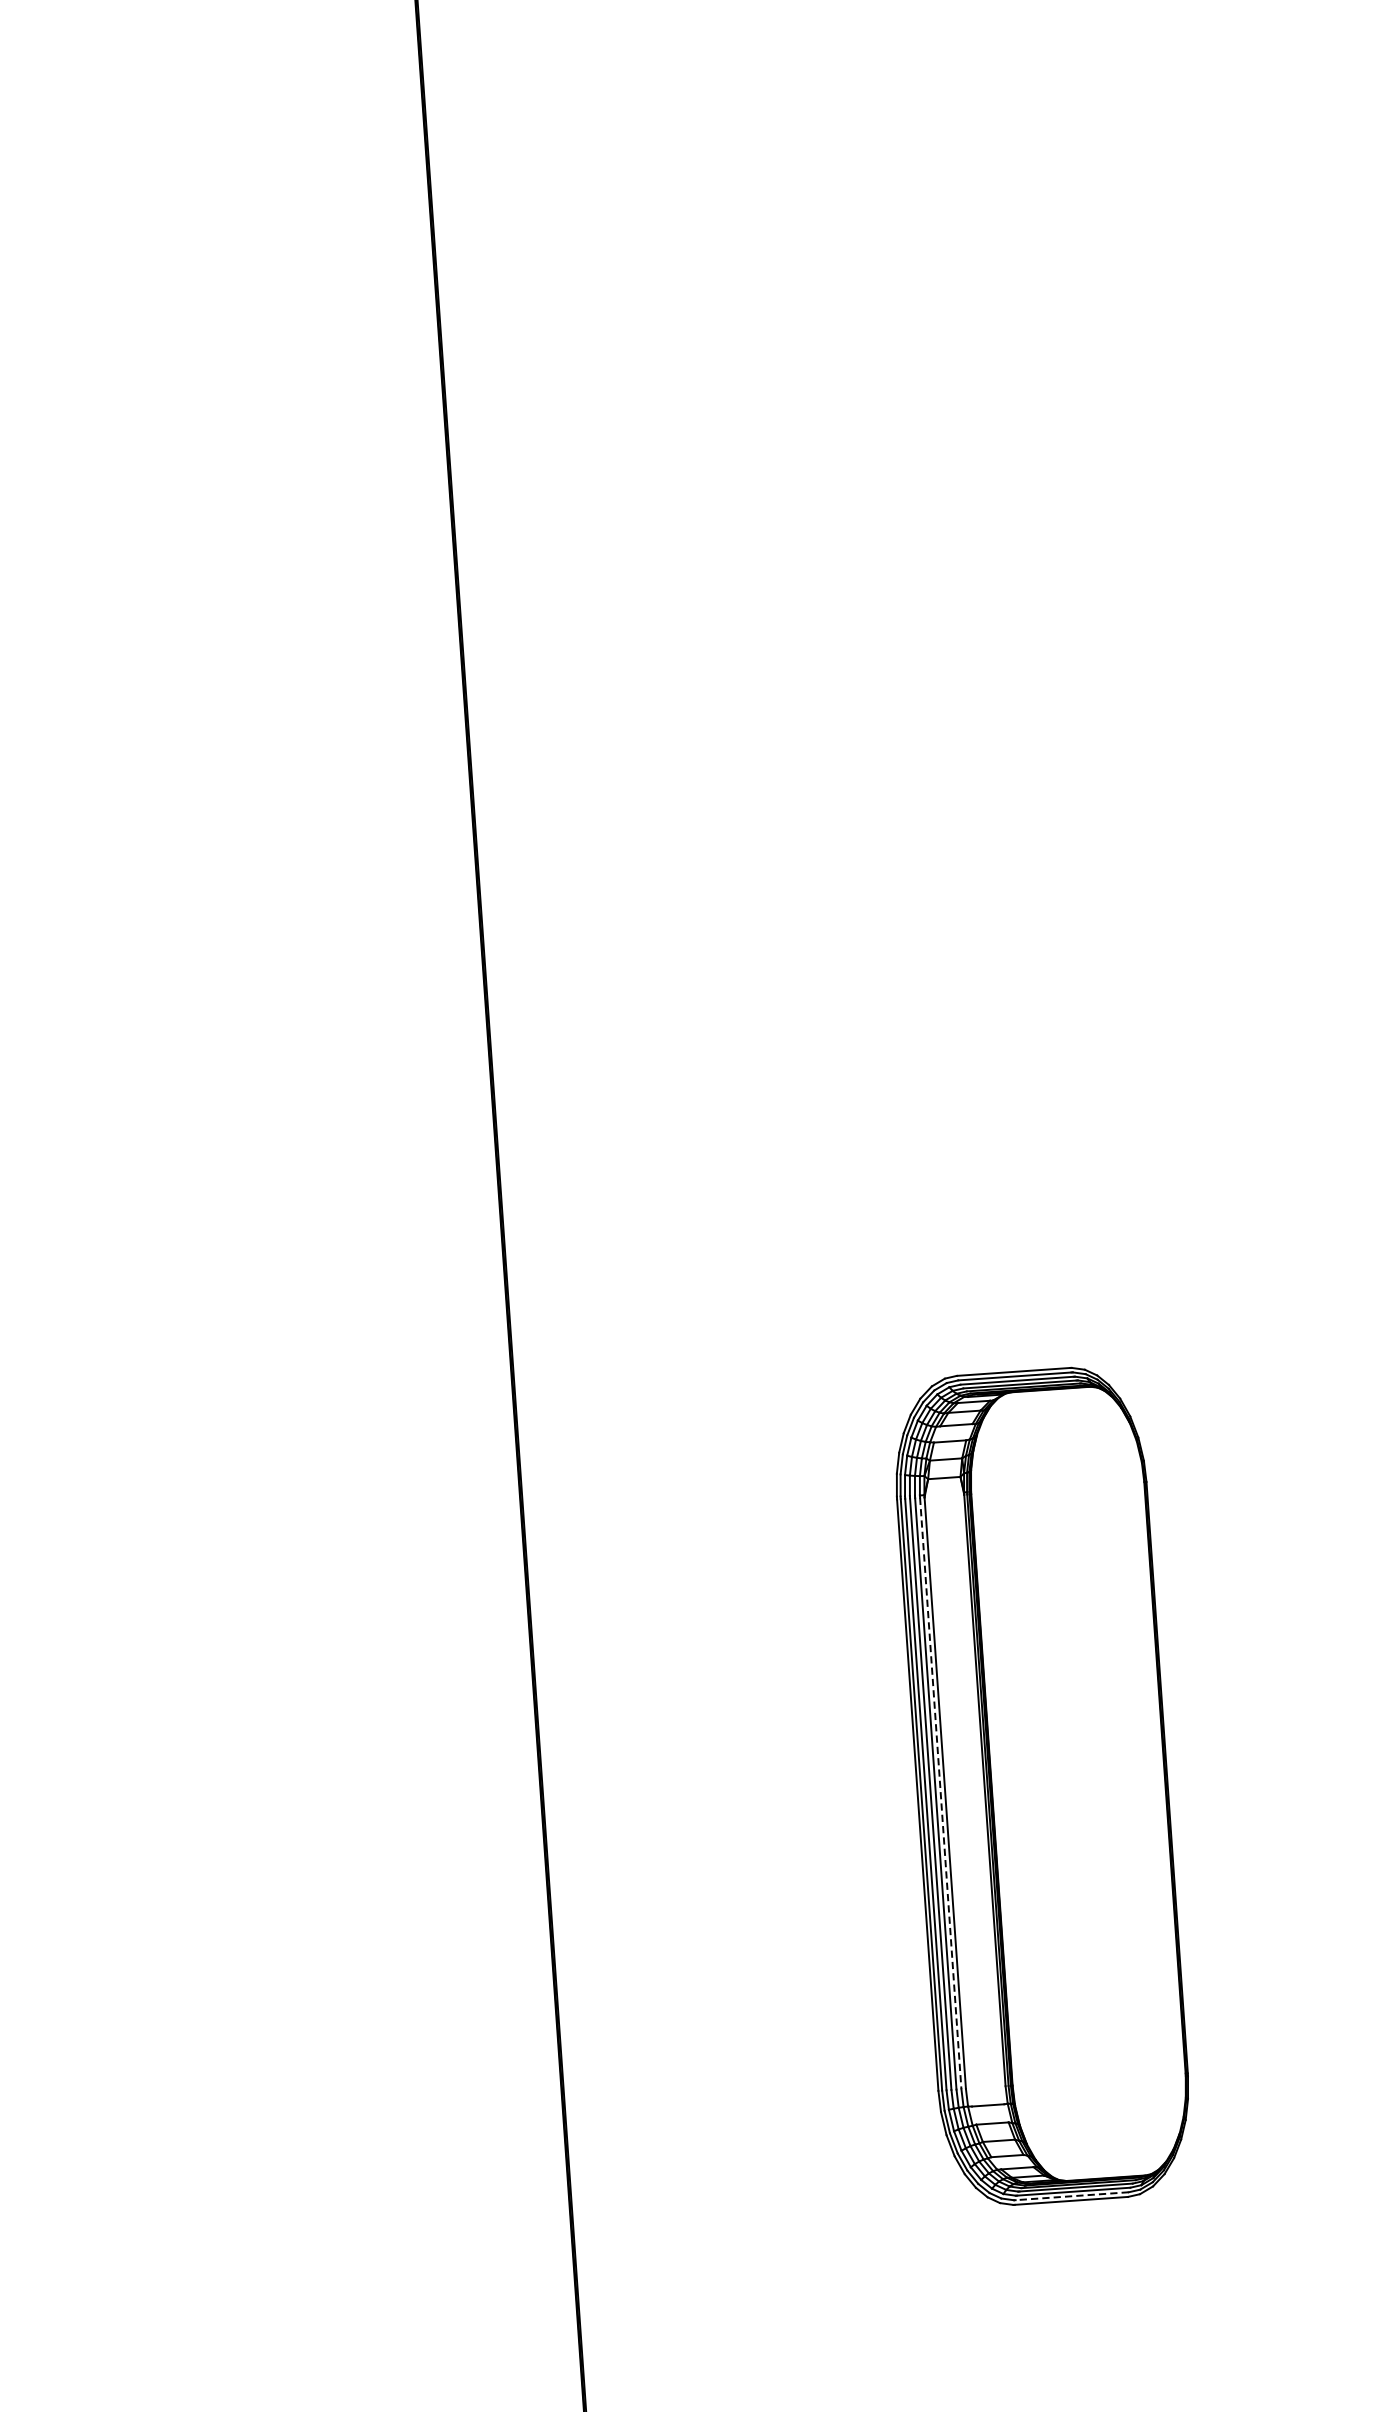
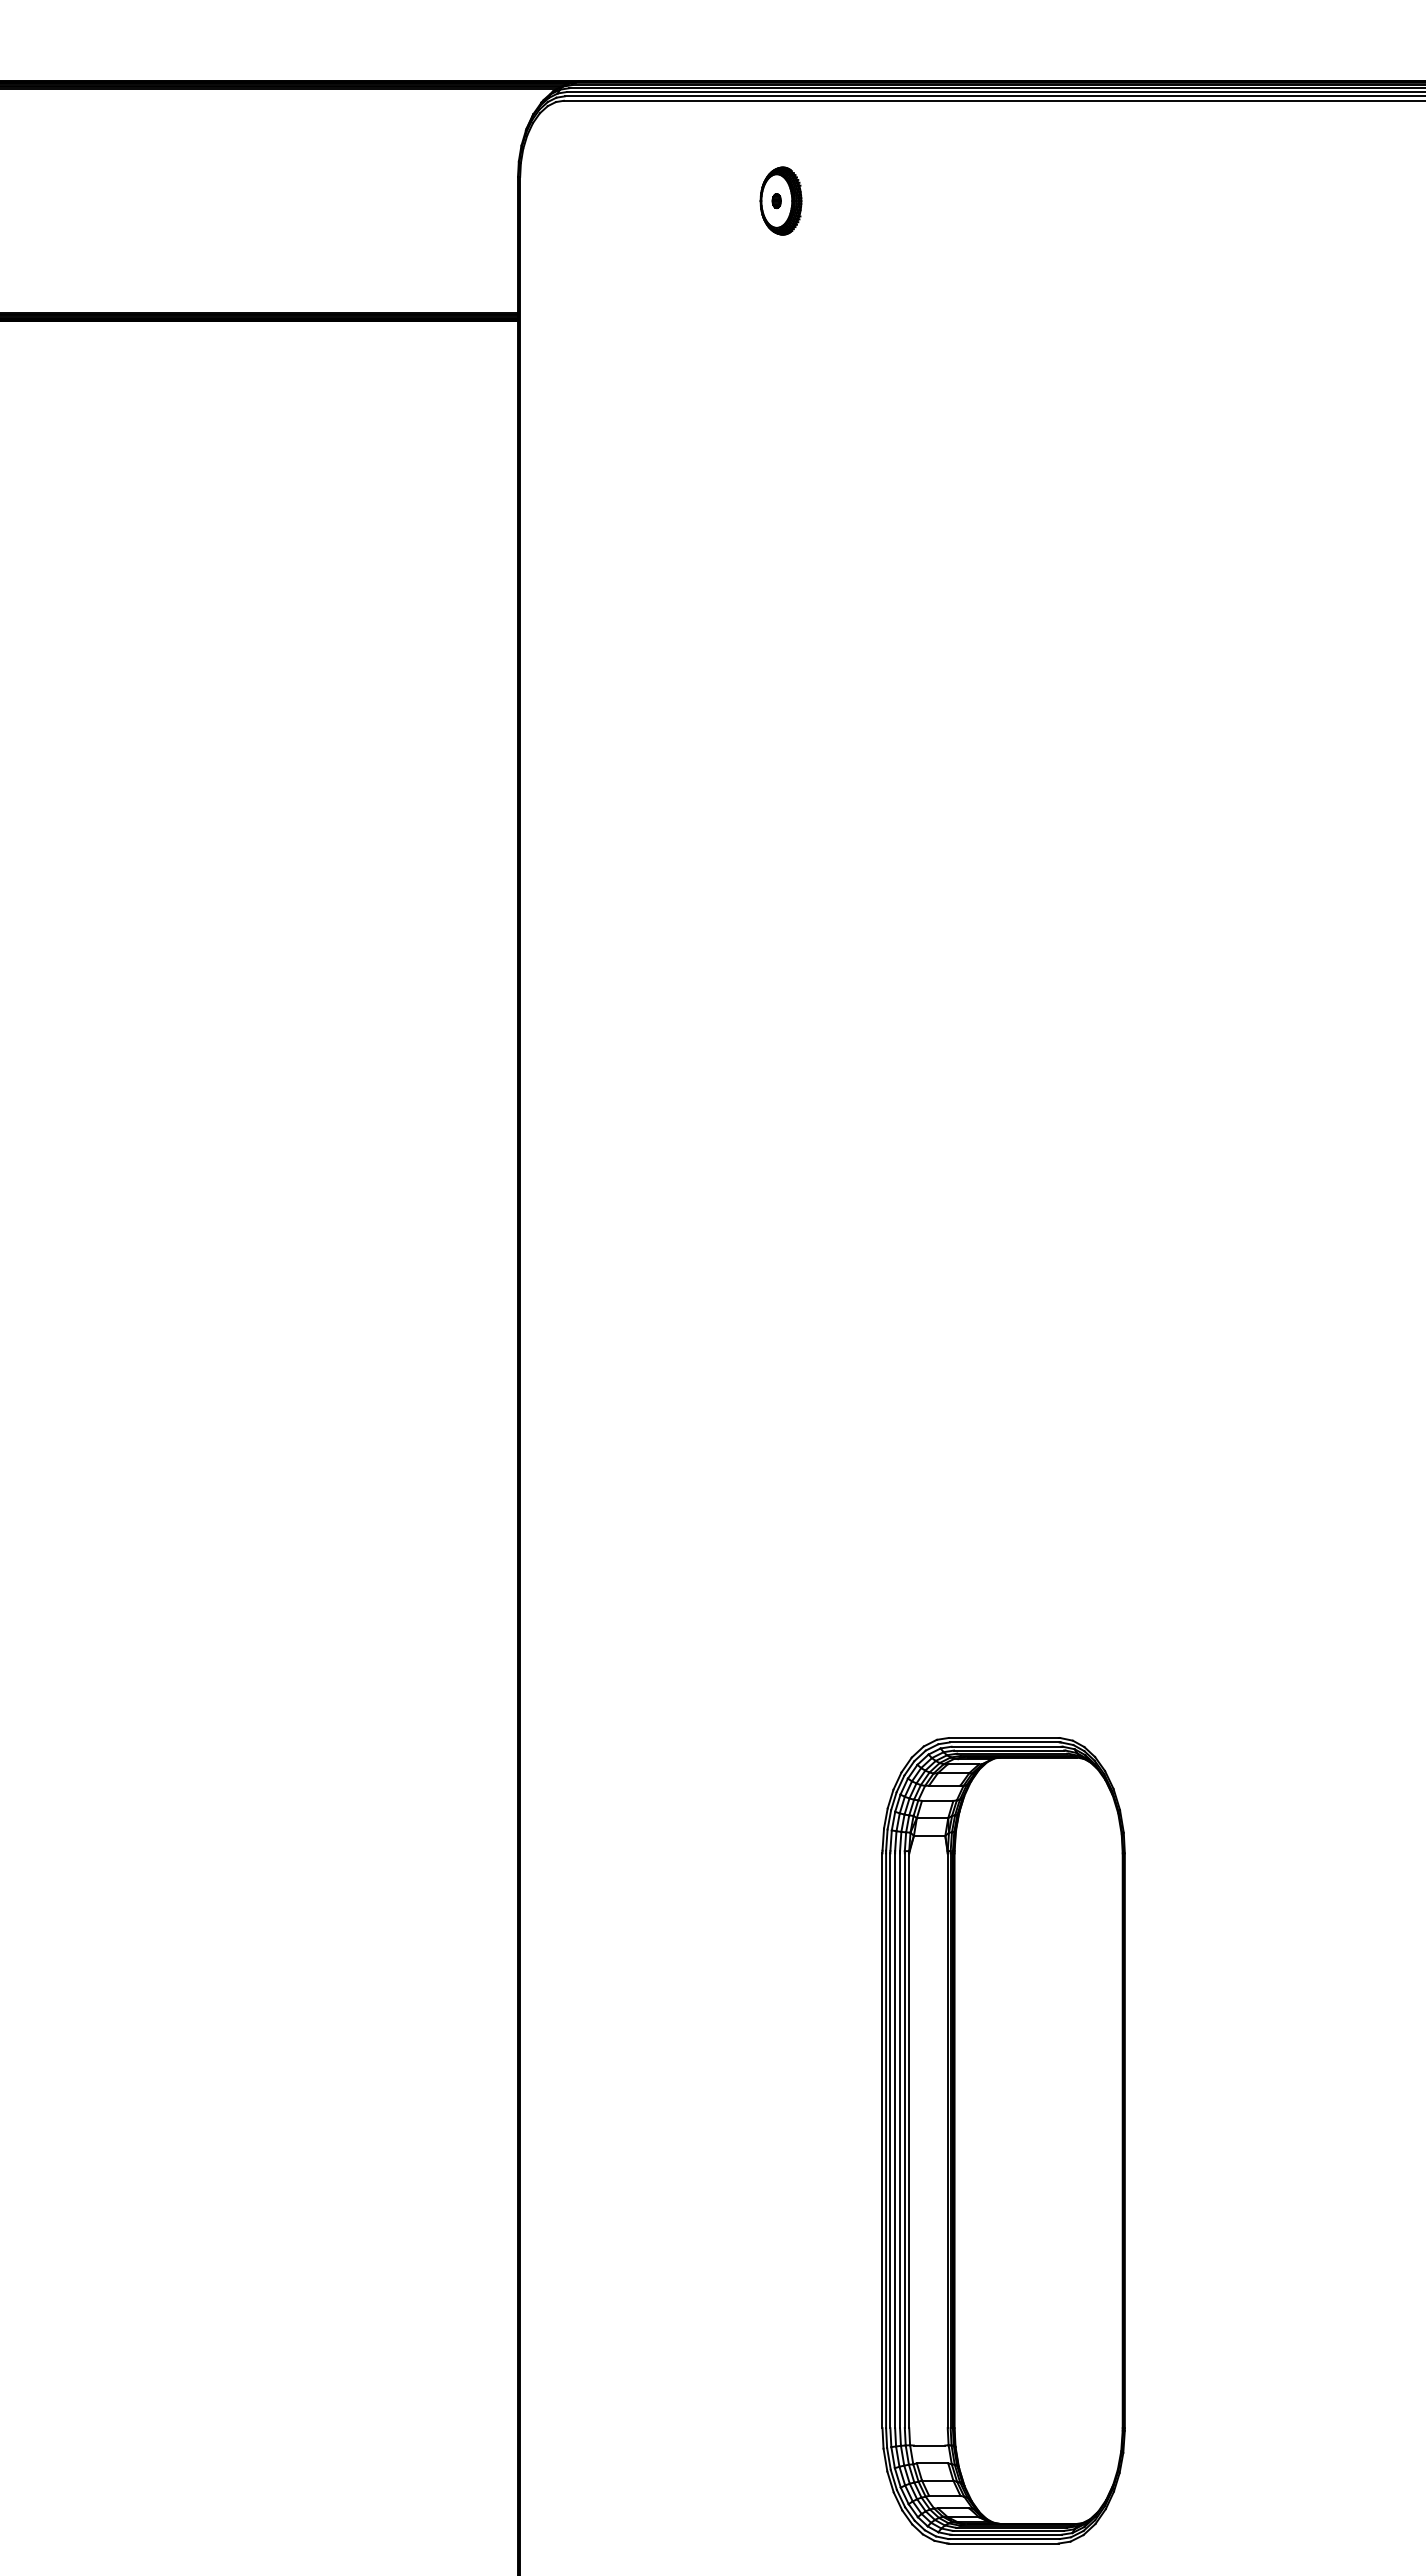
line: (940, 1794) -> (904, 2141), dashed -> solid
line: (1072, 2196) -> (1004, 2539), dashed -> solid

